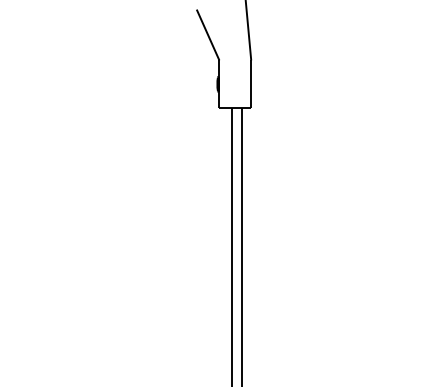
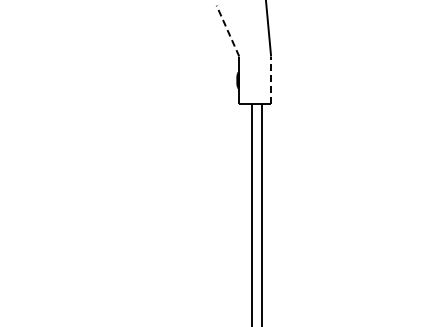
line: (208, 35) -> (228, 31), solid -> dashed
line: (251, 84) -> (271, 80), solid -> dashed

